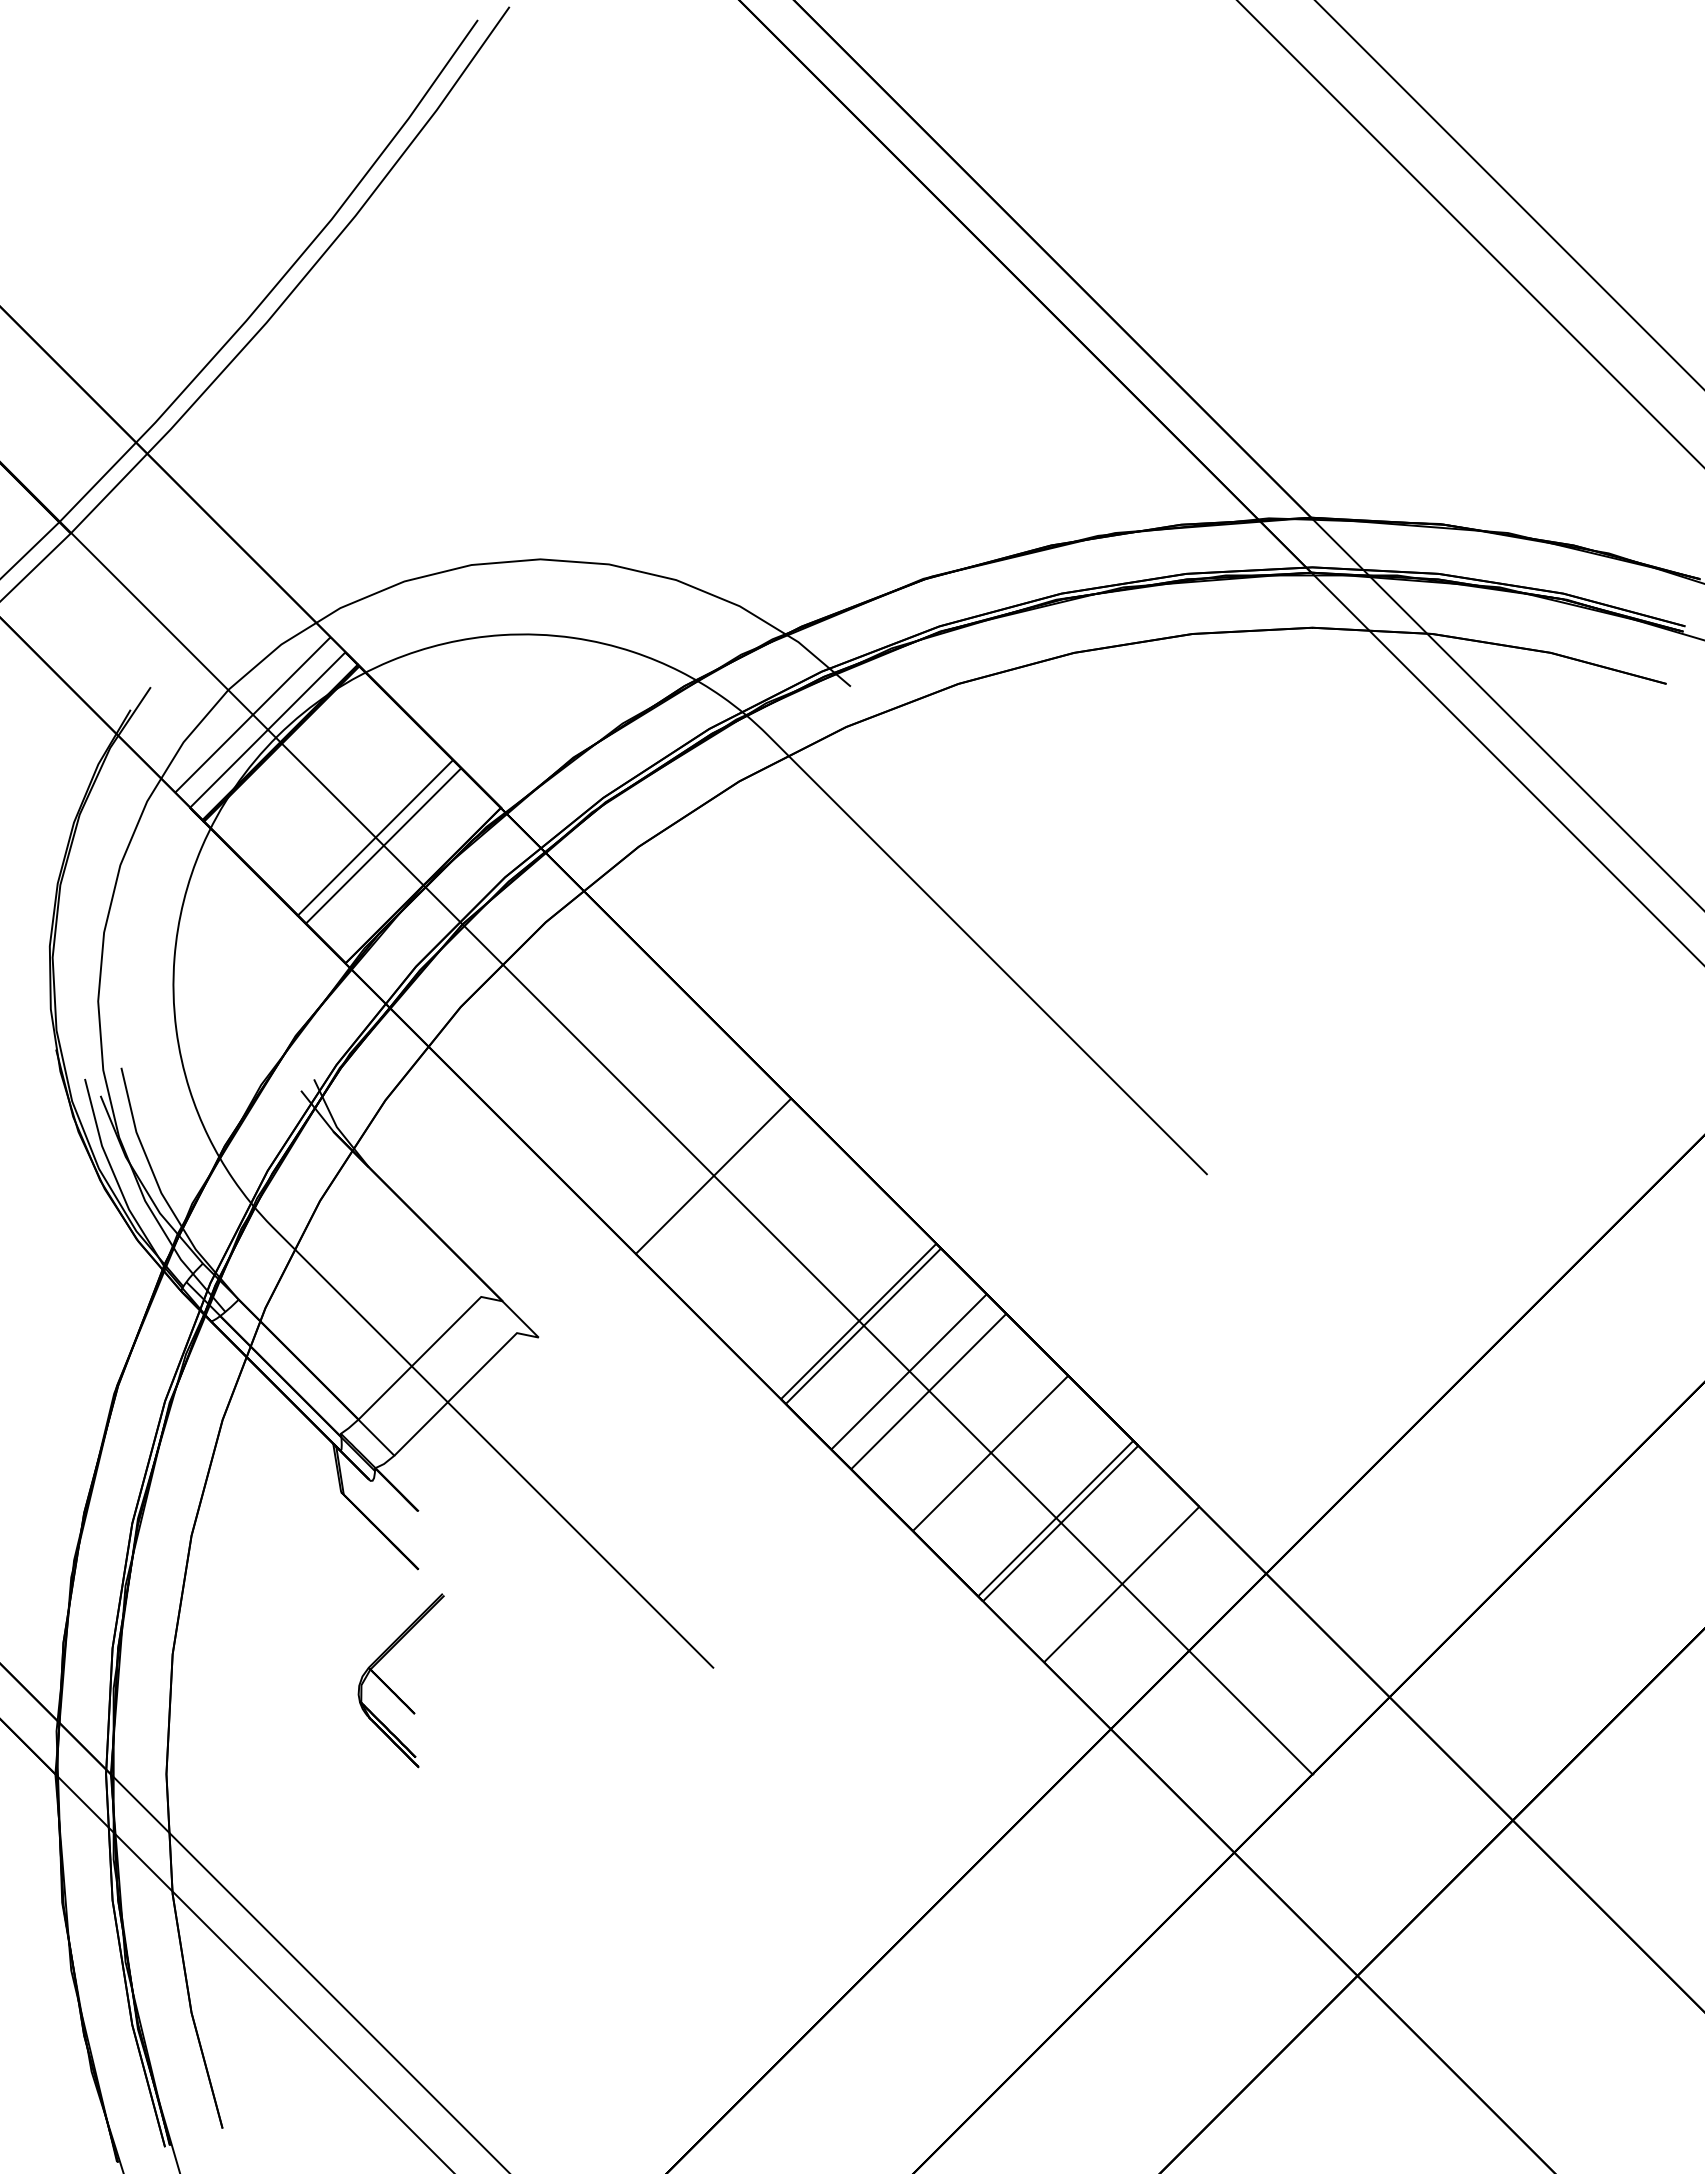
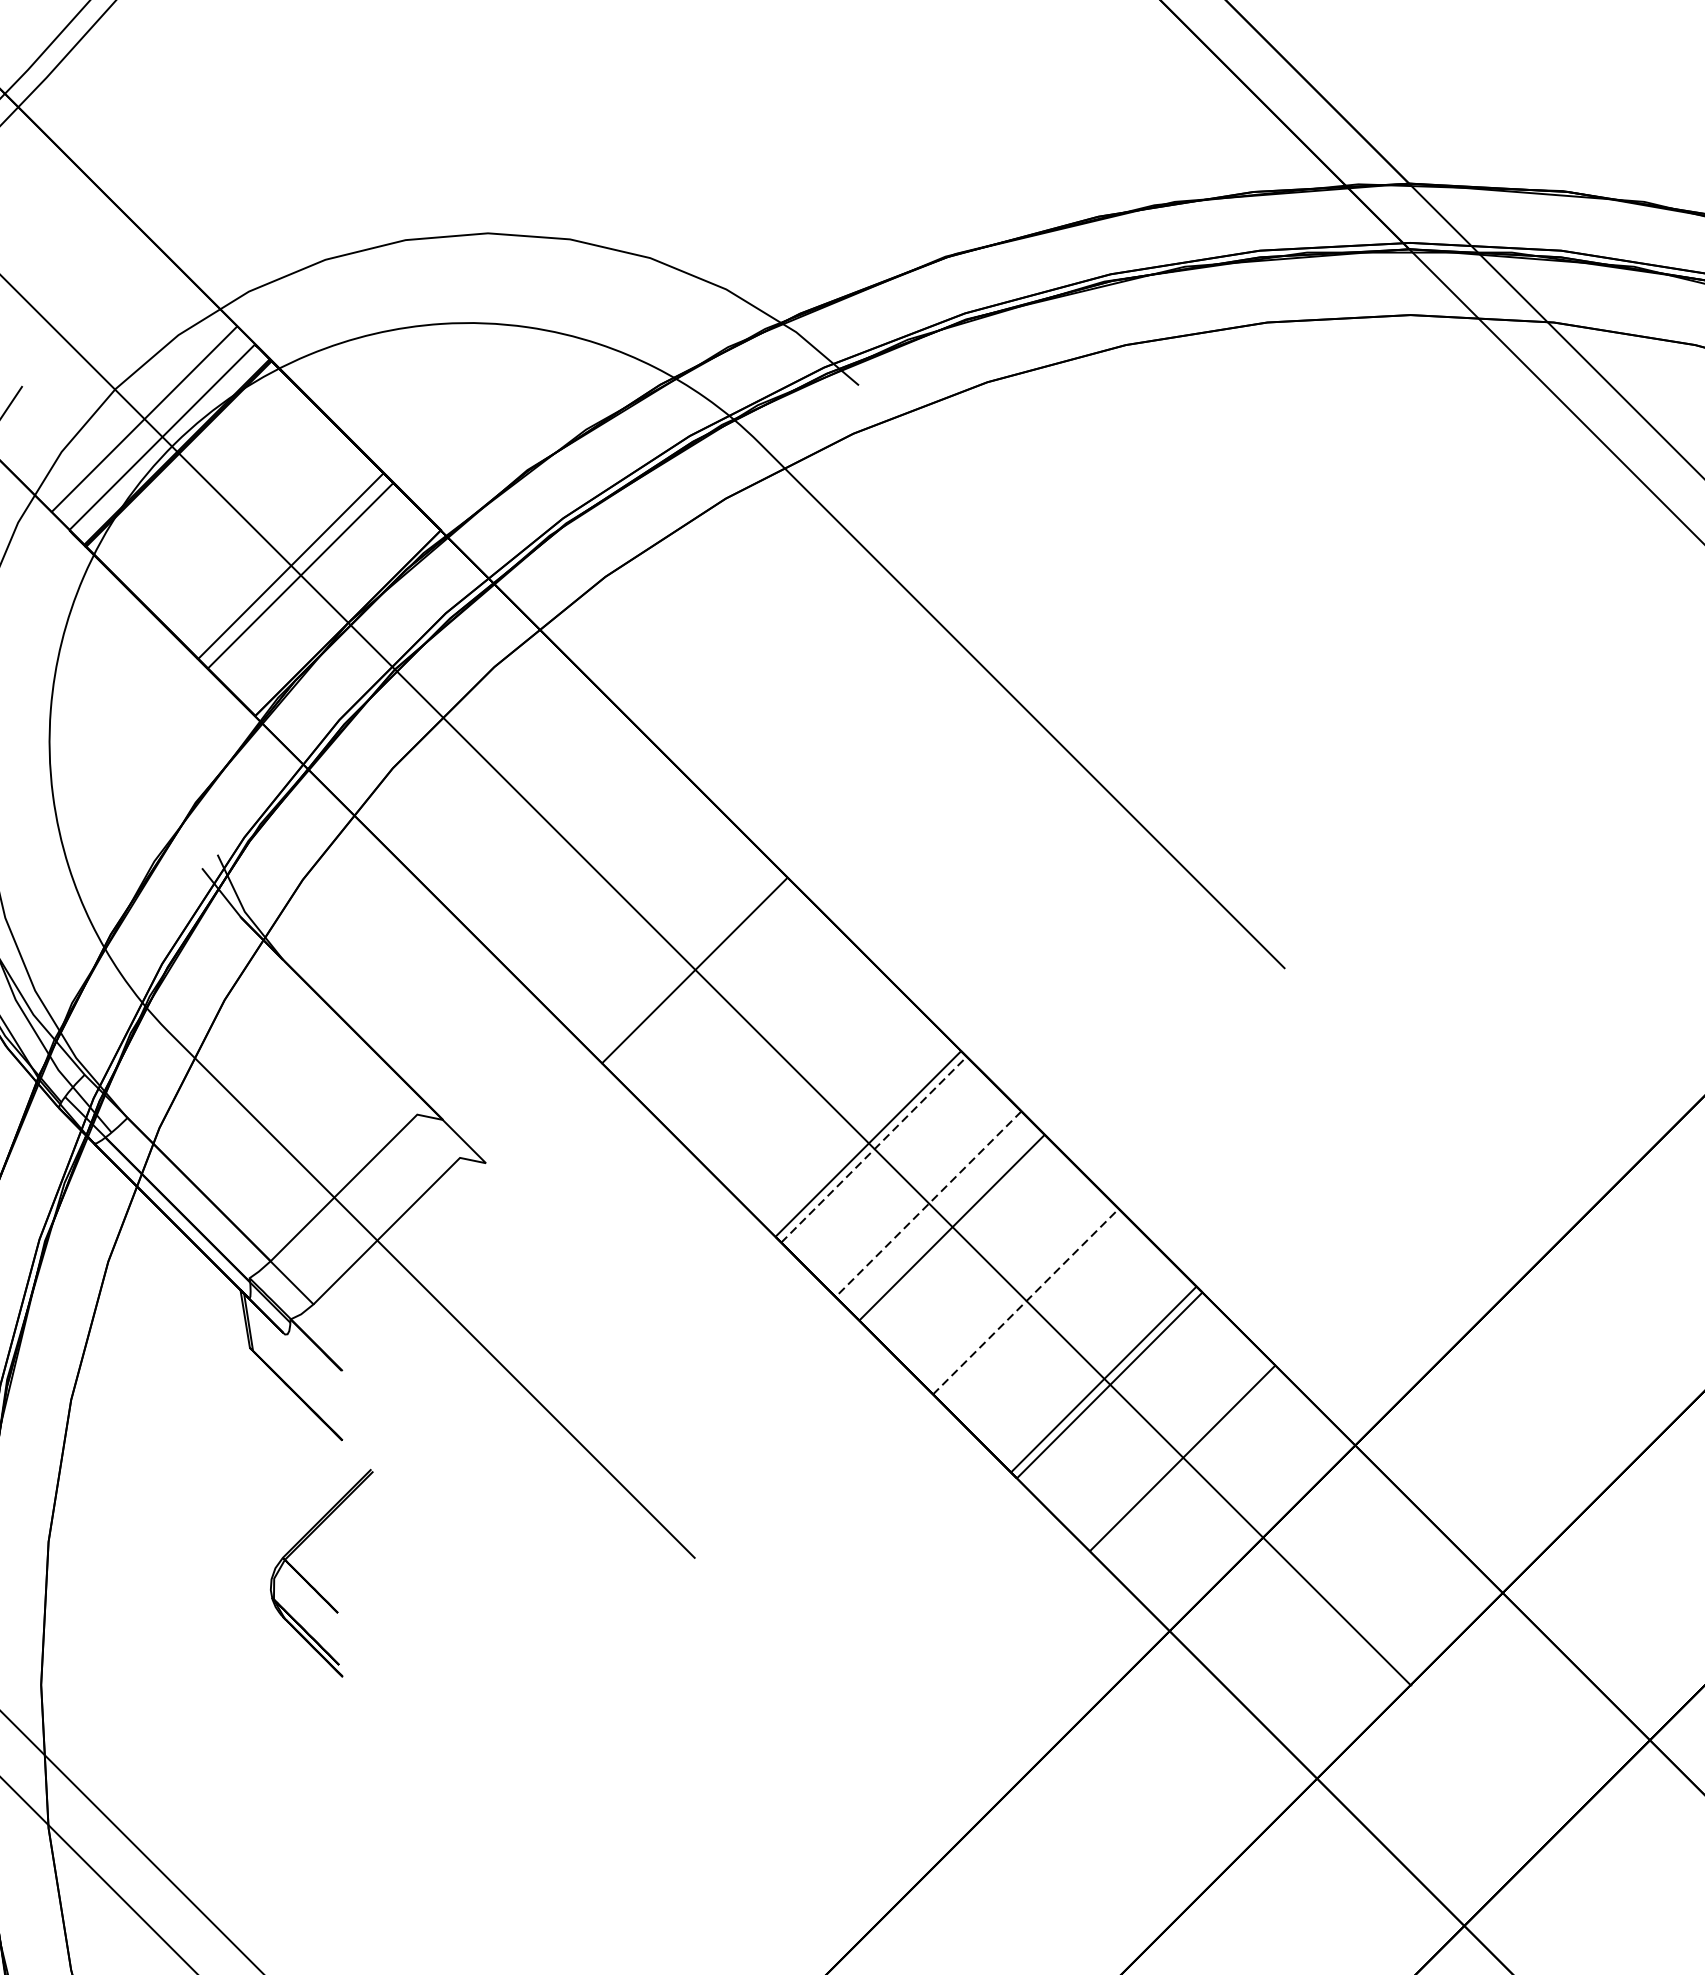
line: (863, 1326) -> (874, 1150), solid -> dashed
line: (909, 1371) -> (929, 1203), solid -> dashed
line: (990, 1453) -> (1025, 1301), solid -> dashed

